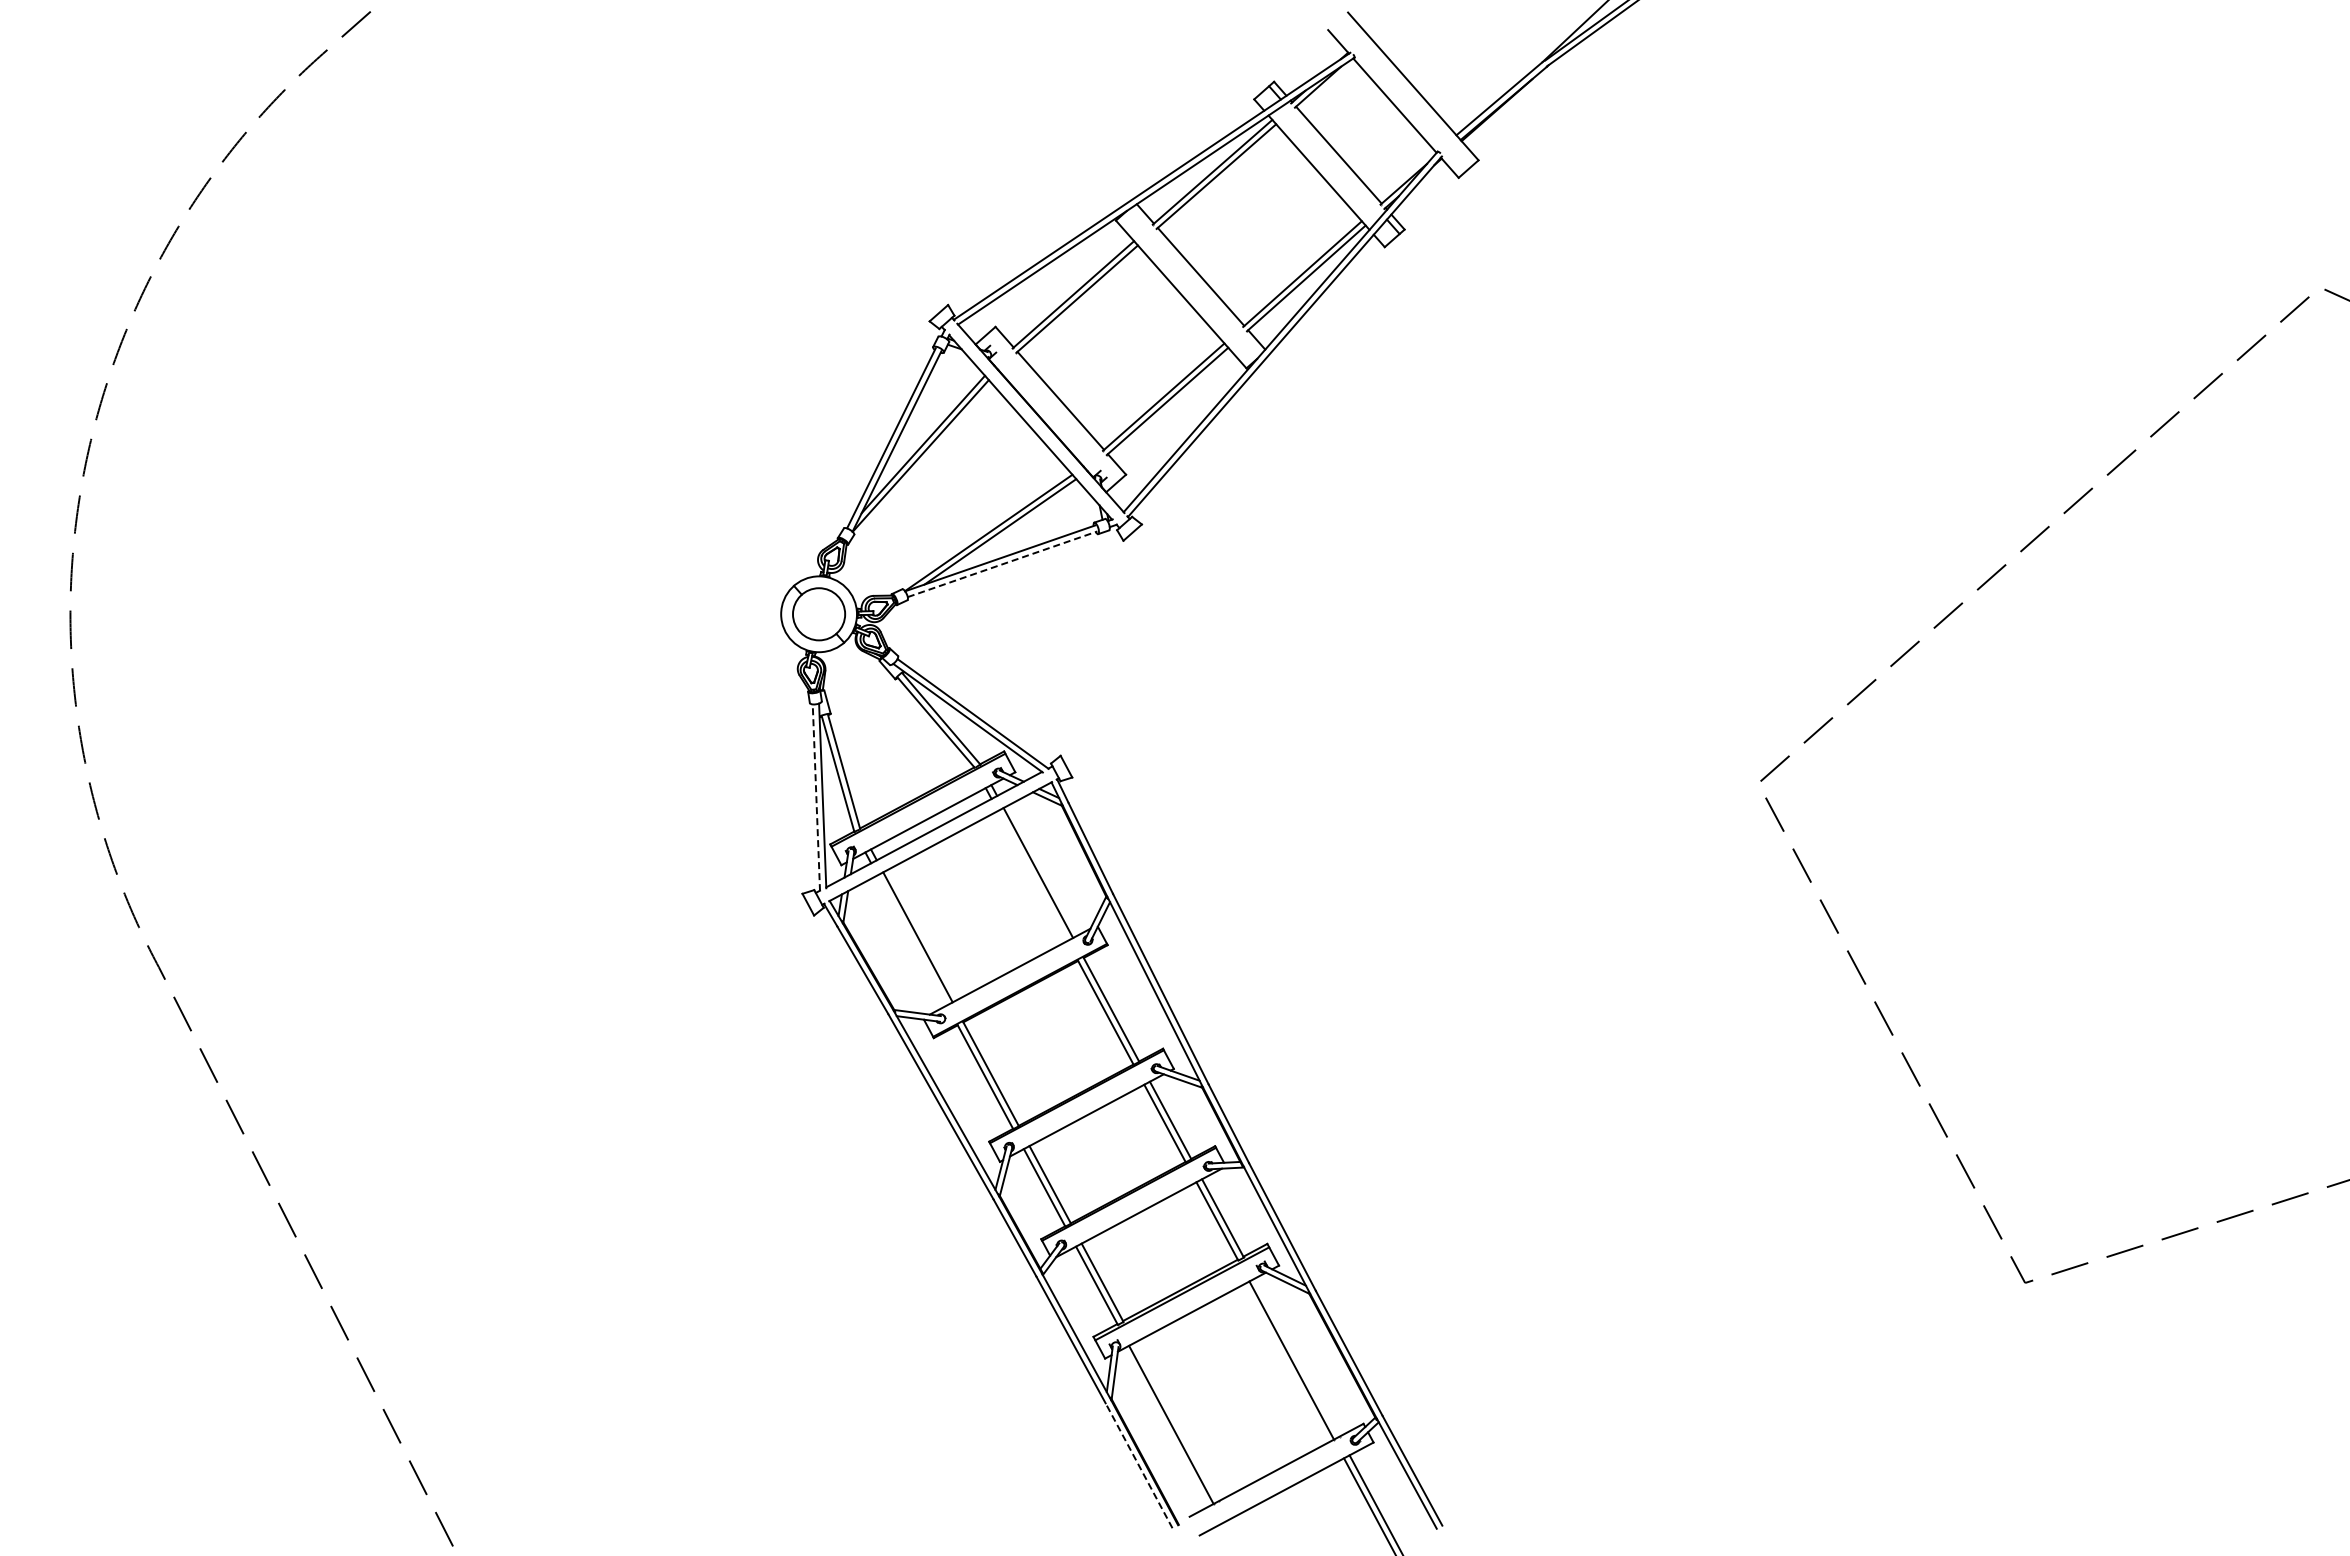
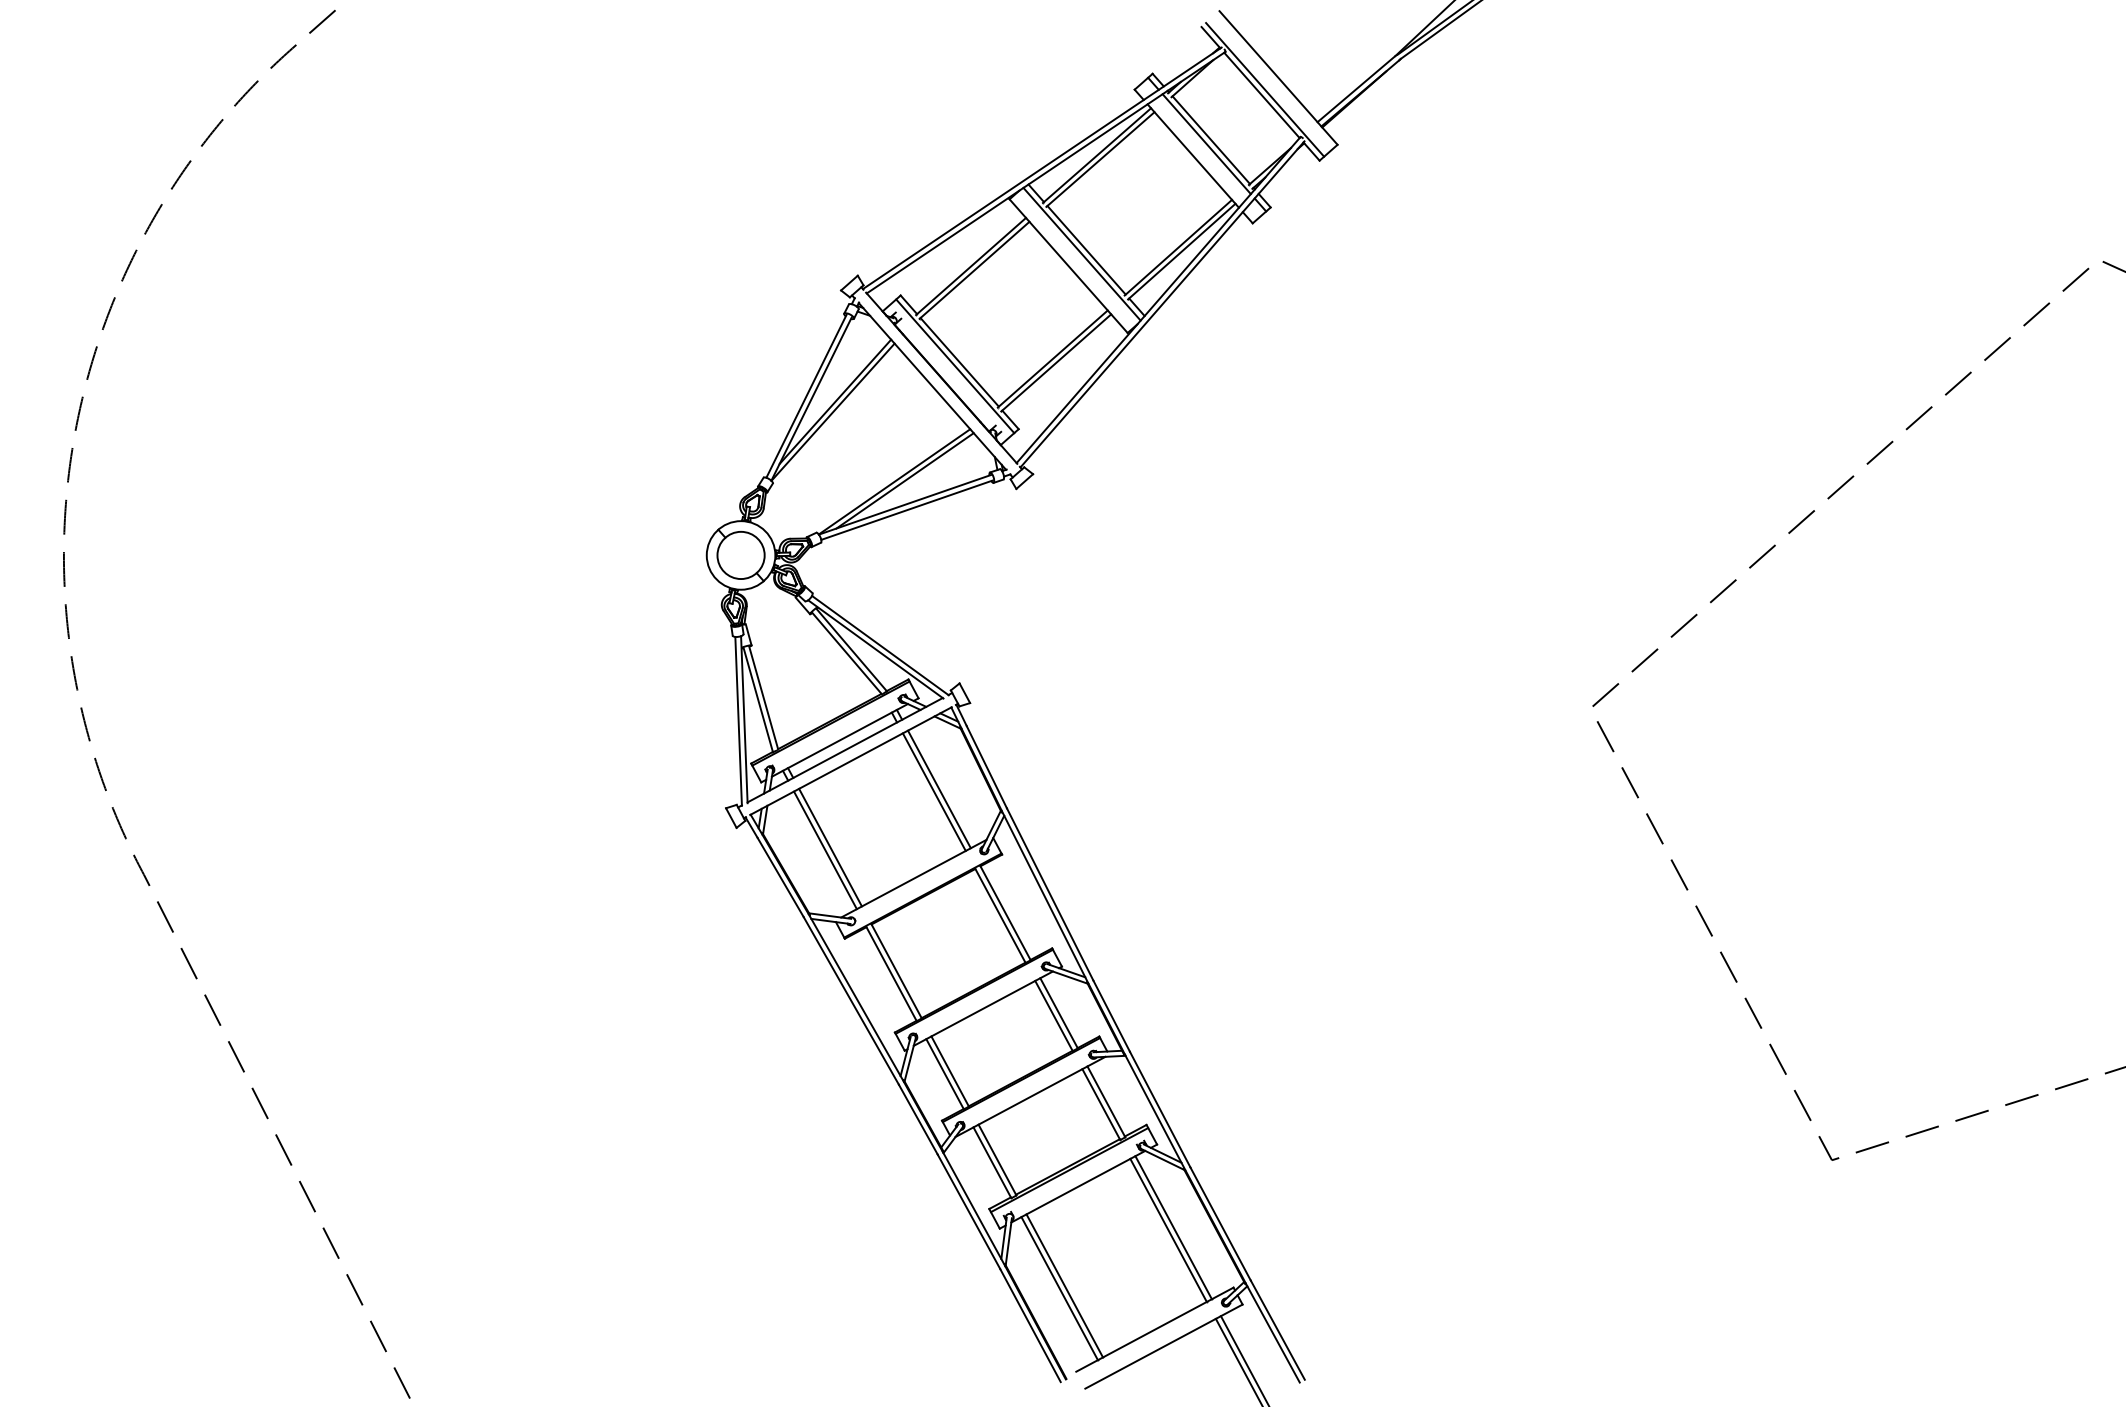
line: (1398, 99) -> (1265, 89), added
line: (1333, 159) -> (1206, 144), added
line: (1195, 280) -> (1081, 253), added
line: (1055, 405) -> (954, 366), added
line: (1003, 564) -> (907, 510), dashed -> solid
line: (816, 797) -> (738, 721), dashed -> solid
line: (1032, 876) -> (934, 792), added
line: (912, 940) -> (825, 850), added
line: (1297, 1357) -> (1173, 1227), added
line: (1176, 1421) -> (1064, 1285), added
line: (1139, 1465) -> (1030, 1325), dashed -> solid

